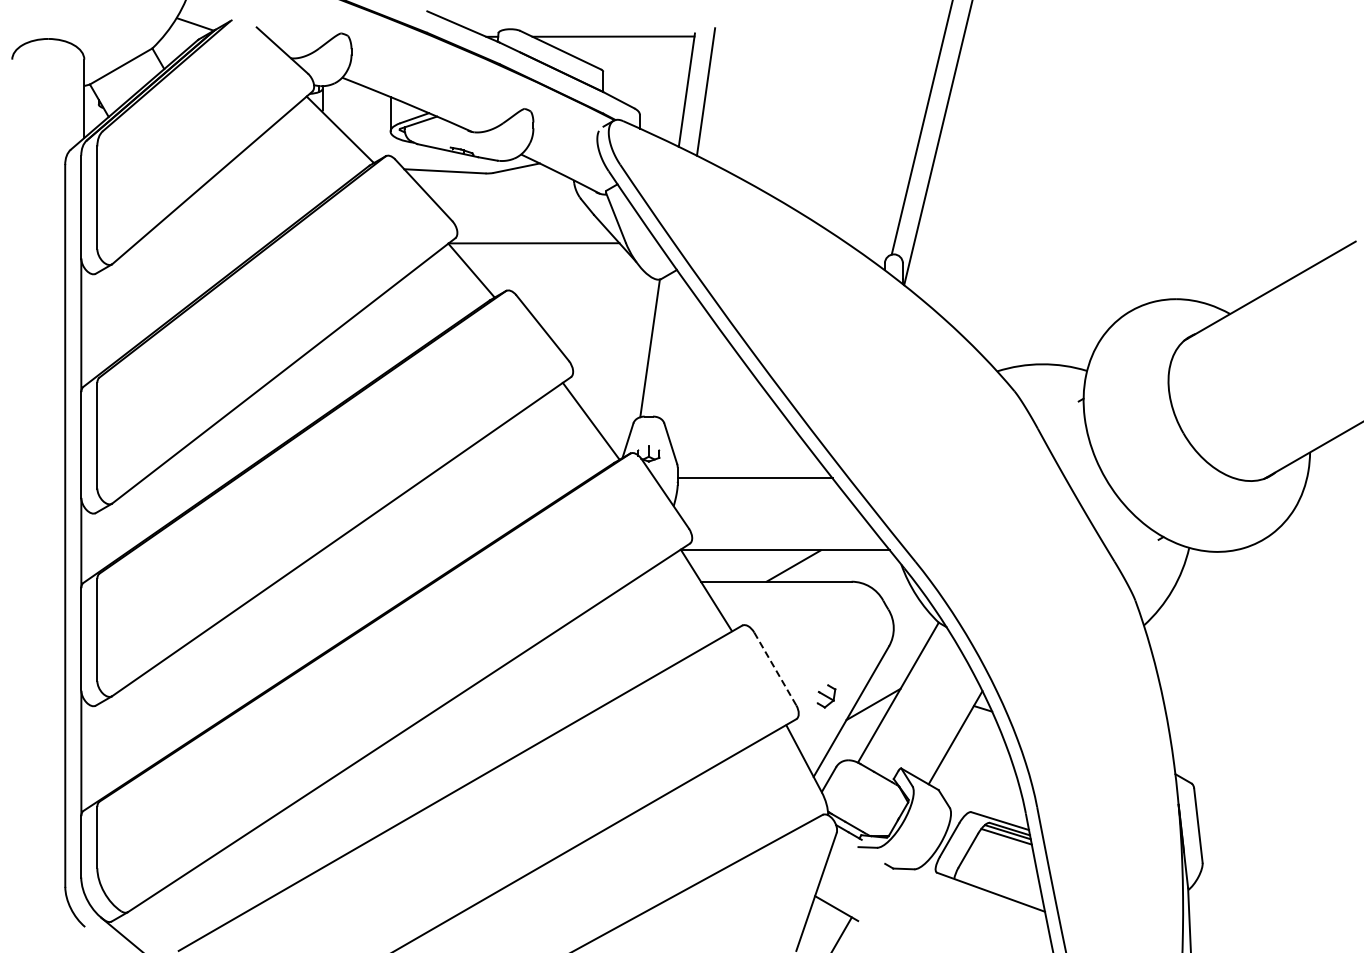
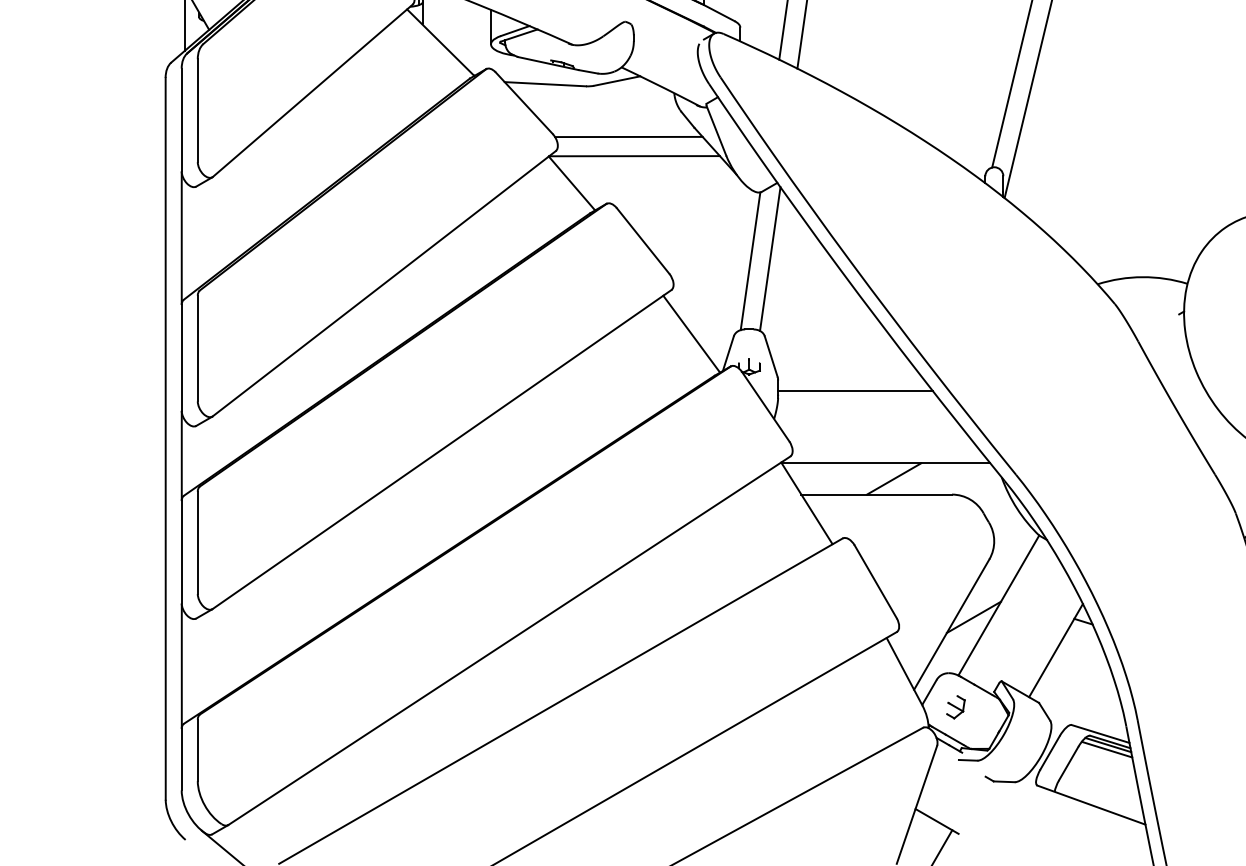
line: (528, 224) -> (628, 137), added
line: (669, 346) -> (769, 259), added
line: (775, 669) -> (875, 582), dashed -> solid
part: (826, 696) -> (955, 707), moved

